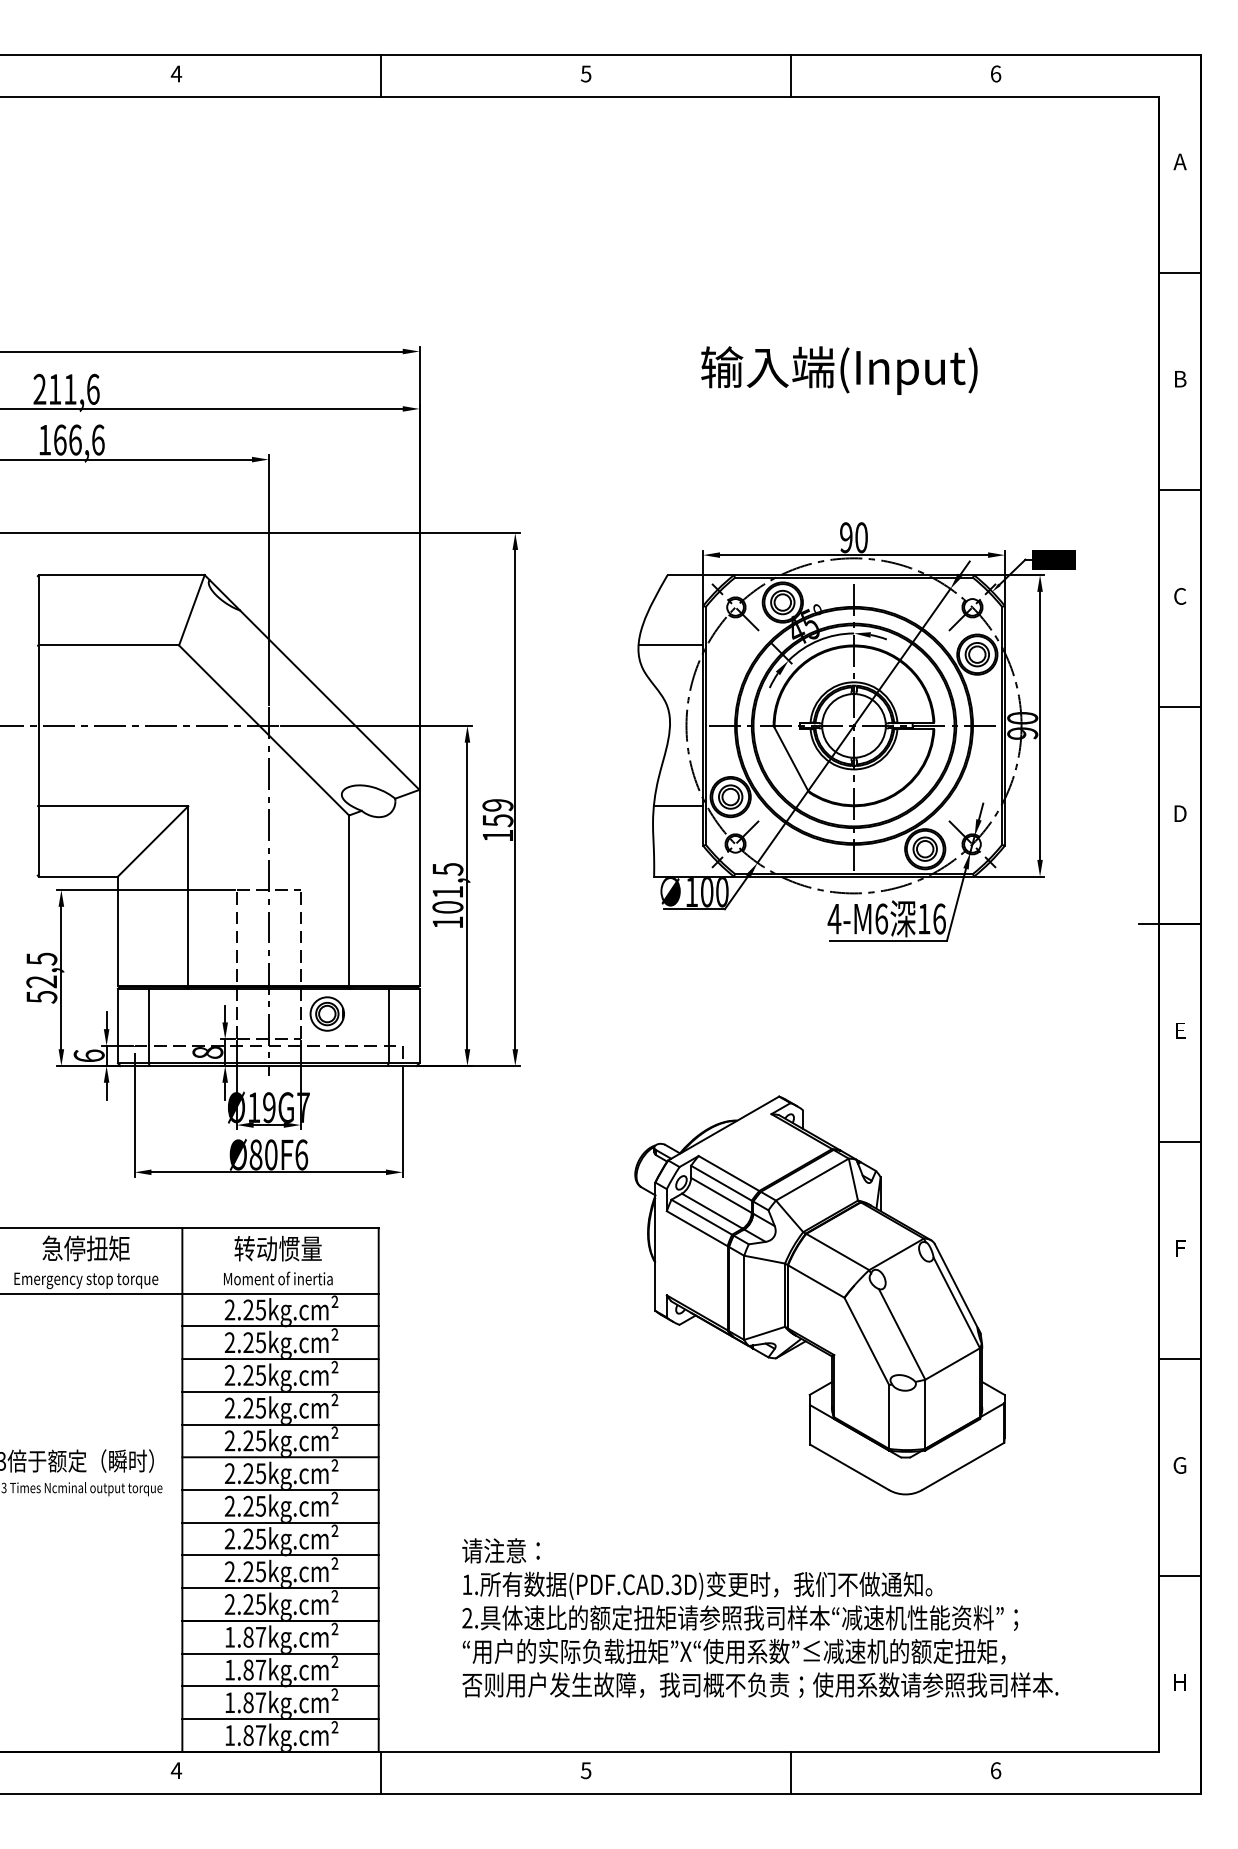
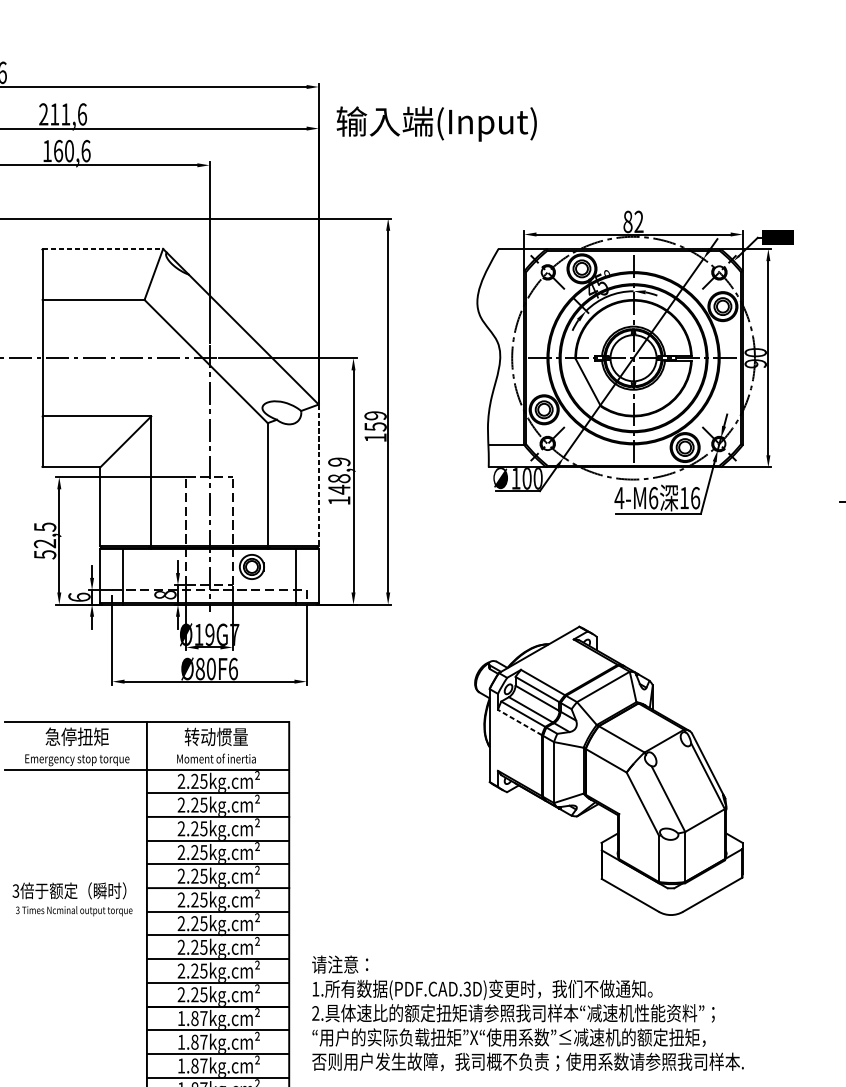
text: (839, 370) -> (436, 123), moved
text: (75, 439) -> (69, 150), 166,6 -> 160,6
text: (853, 537) -> (633, 221), 90 -> 82
line: (121, 575) -> (102, 249), solid -> dashed
line: (670, 645) -> (500, 299), removed
line: (678, 806) -> (506, 445), moved
line: (419, 887) -> (318, 475), solid -> dashed
text: (447, 888) -> (339, 476), 101,5 -> 148,9
line: (697, 1228) -> (520, 722), solid -> dashed
text: (760, 1617) -> (528, 1012), moved

